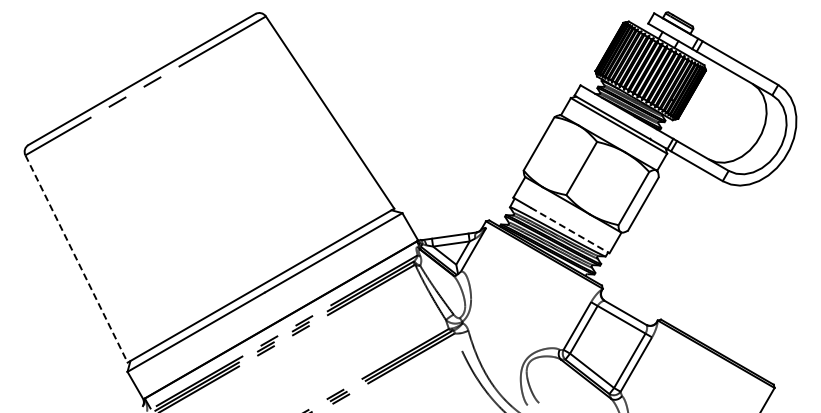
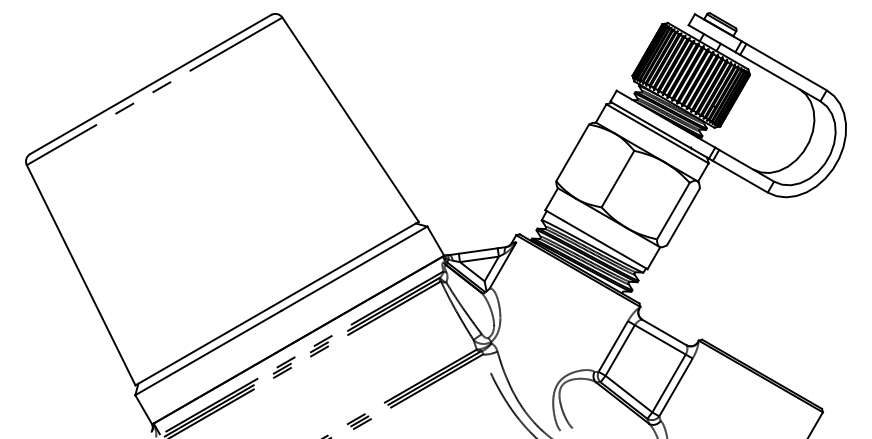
line: (570, 230) -> (606, 245), dashed -> solid
line: (76, 258) -> (81, 274), dashed -> solid

